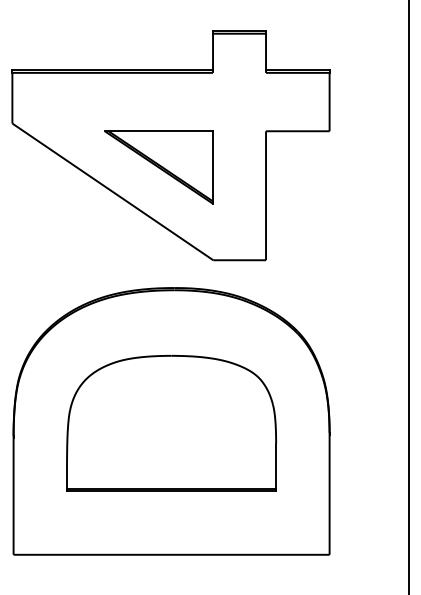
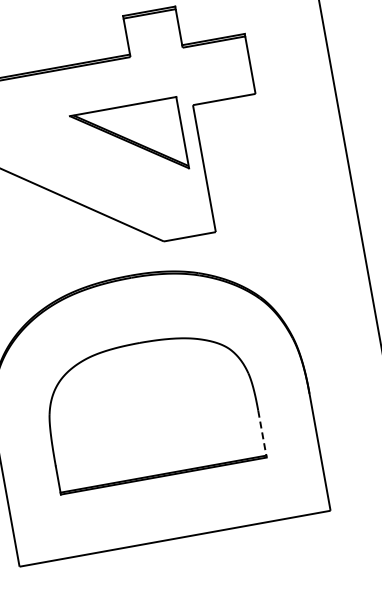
part: (158, 167) -> (129, 142), moved
line: (276, 467) -> (262, 434), solid -> dashed

